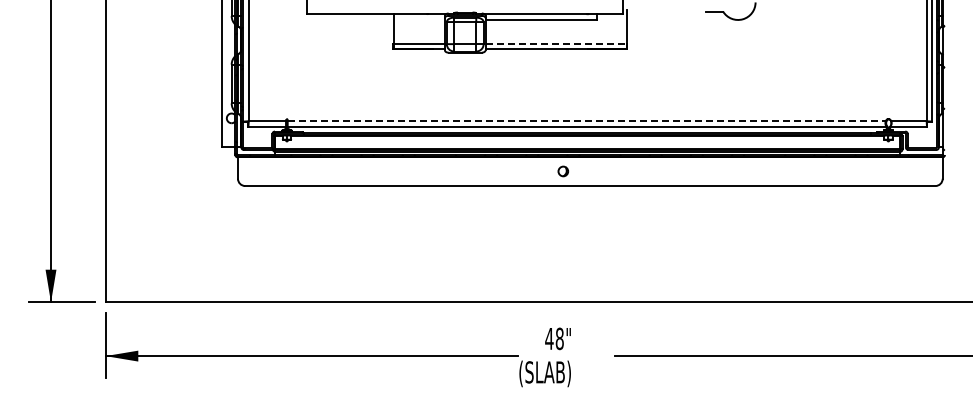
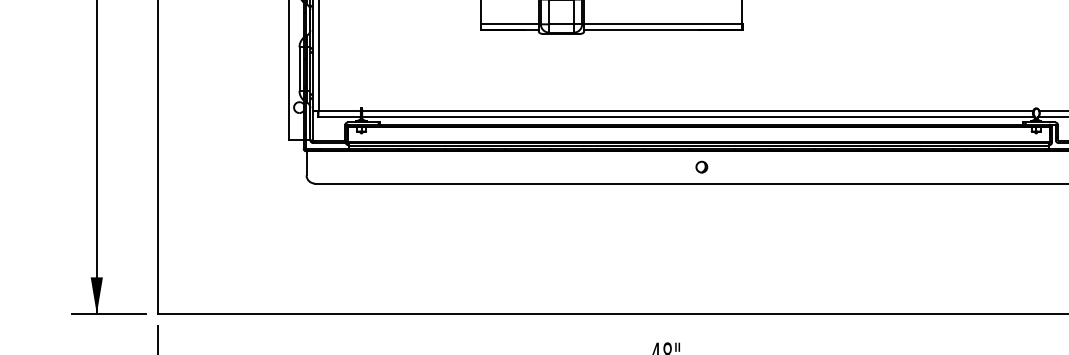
line: (556, 43) -> (663, 23), dashed -> solid
line: (587, 121) -> (698, 111), dashed -> solid
part: (563, 171) -> (702, 167), moved

